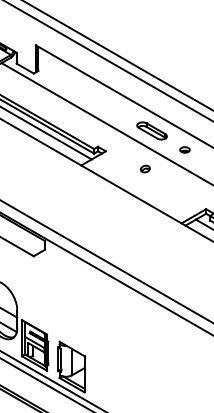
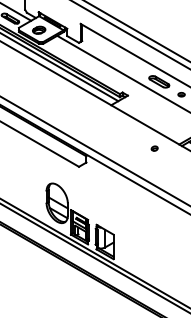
part: (145, 168) -> (154, 148), moved

